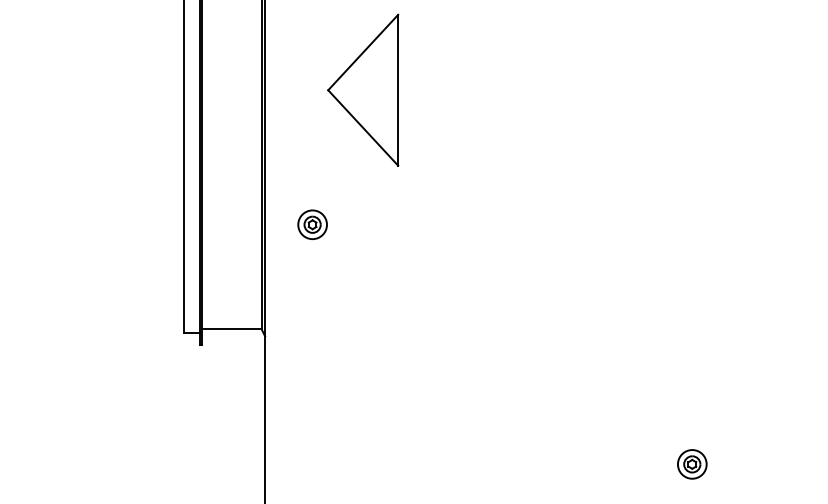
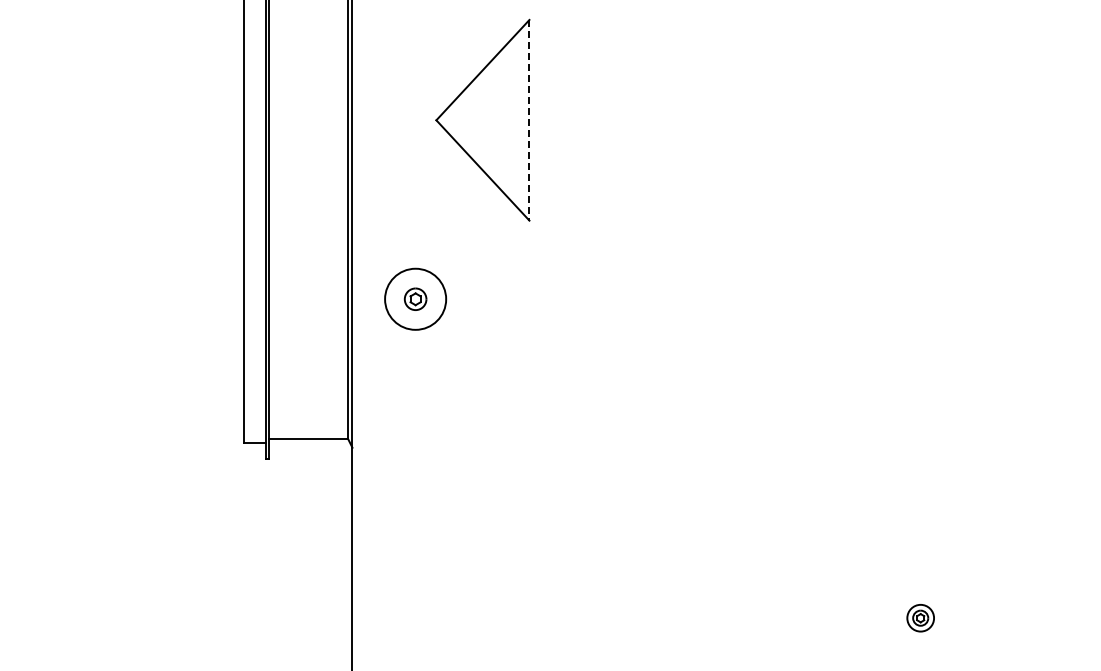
line: (398, 90) -> (529, 120), solid -> dashed
circle: (312, 224) -> (415, 299), size x1.6
part: (692, 464) -> (920, 618), size x0.7

